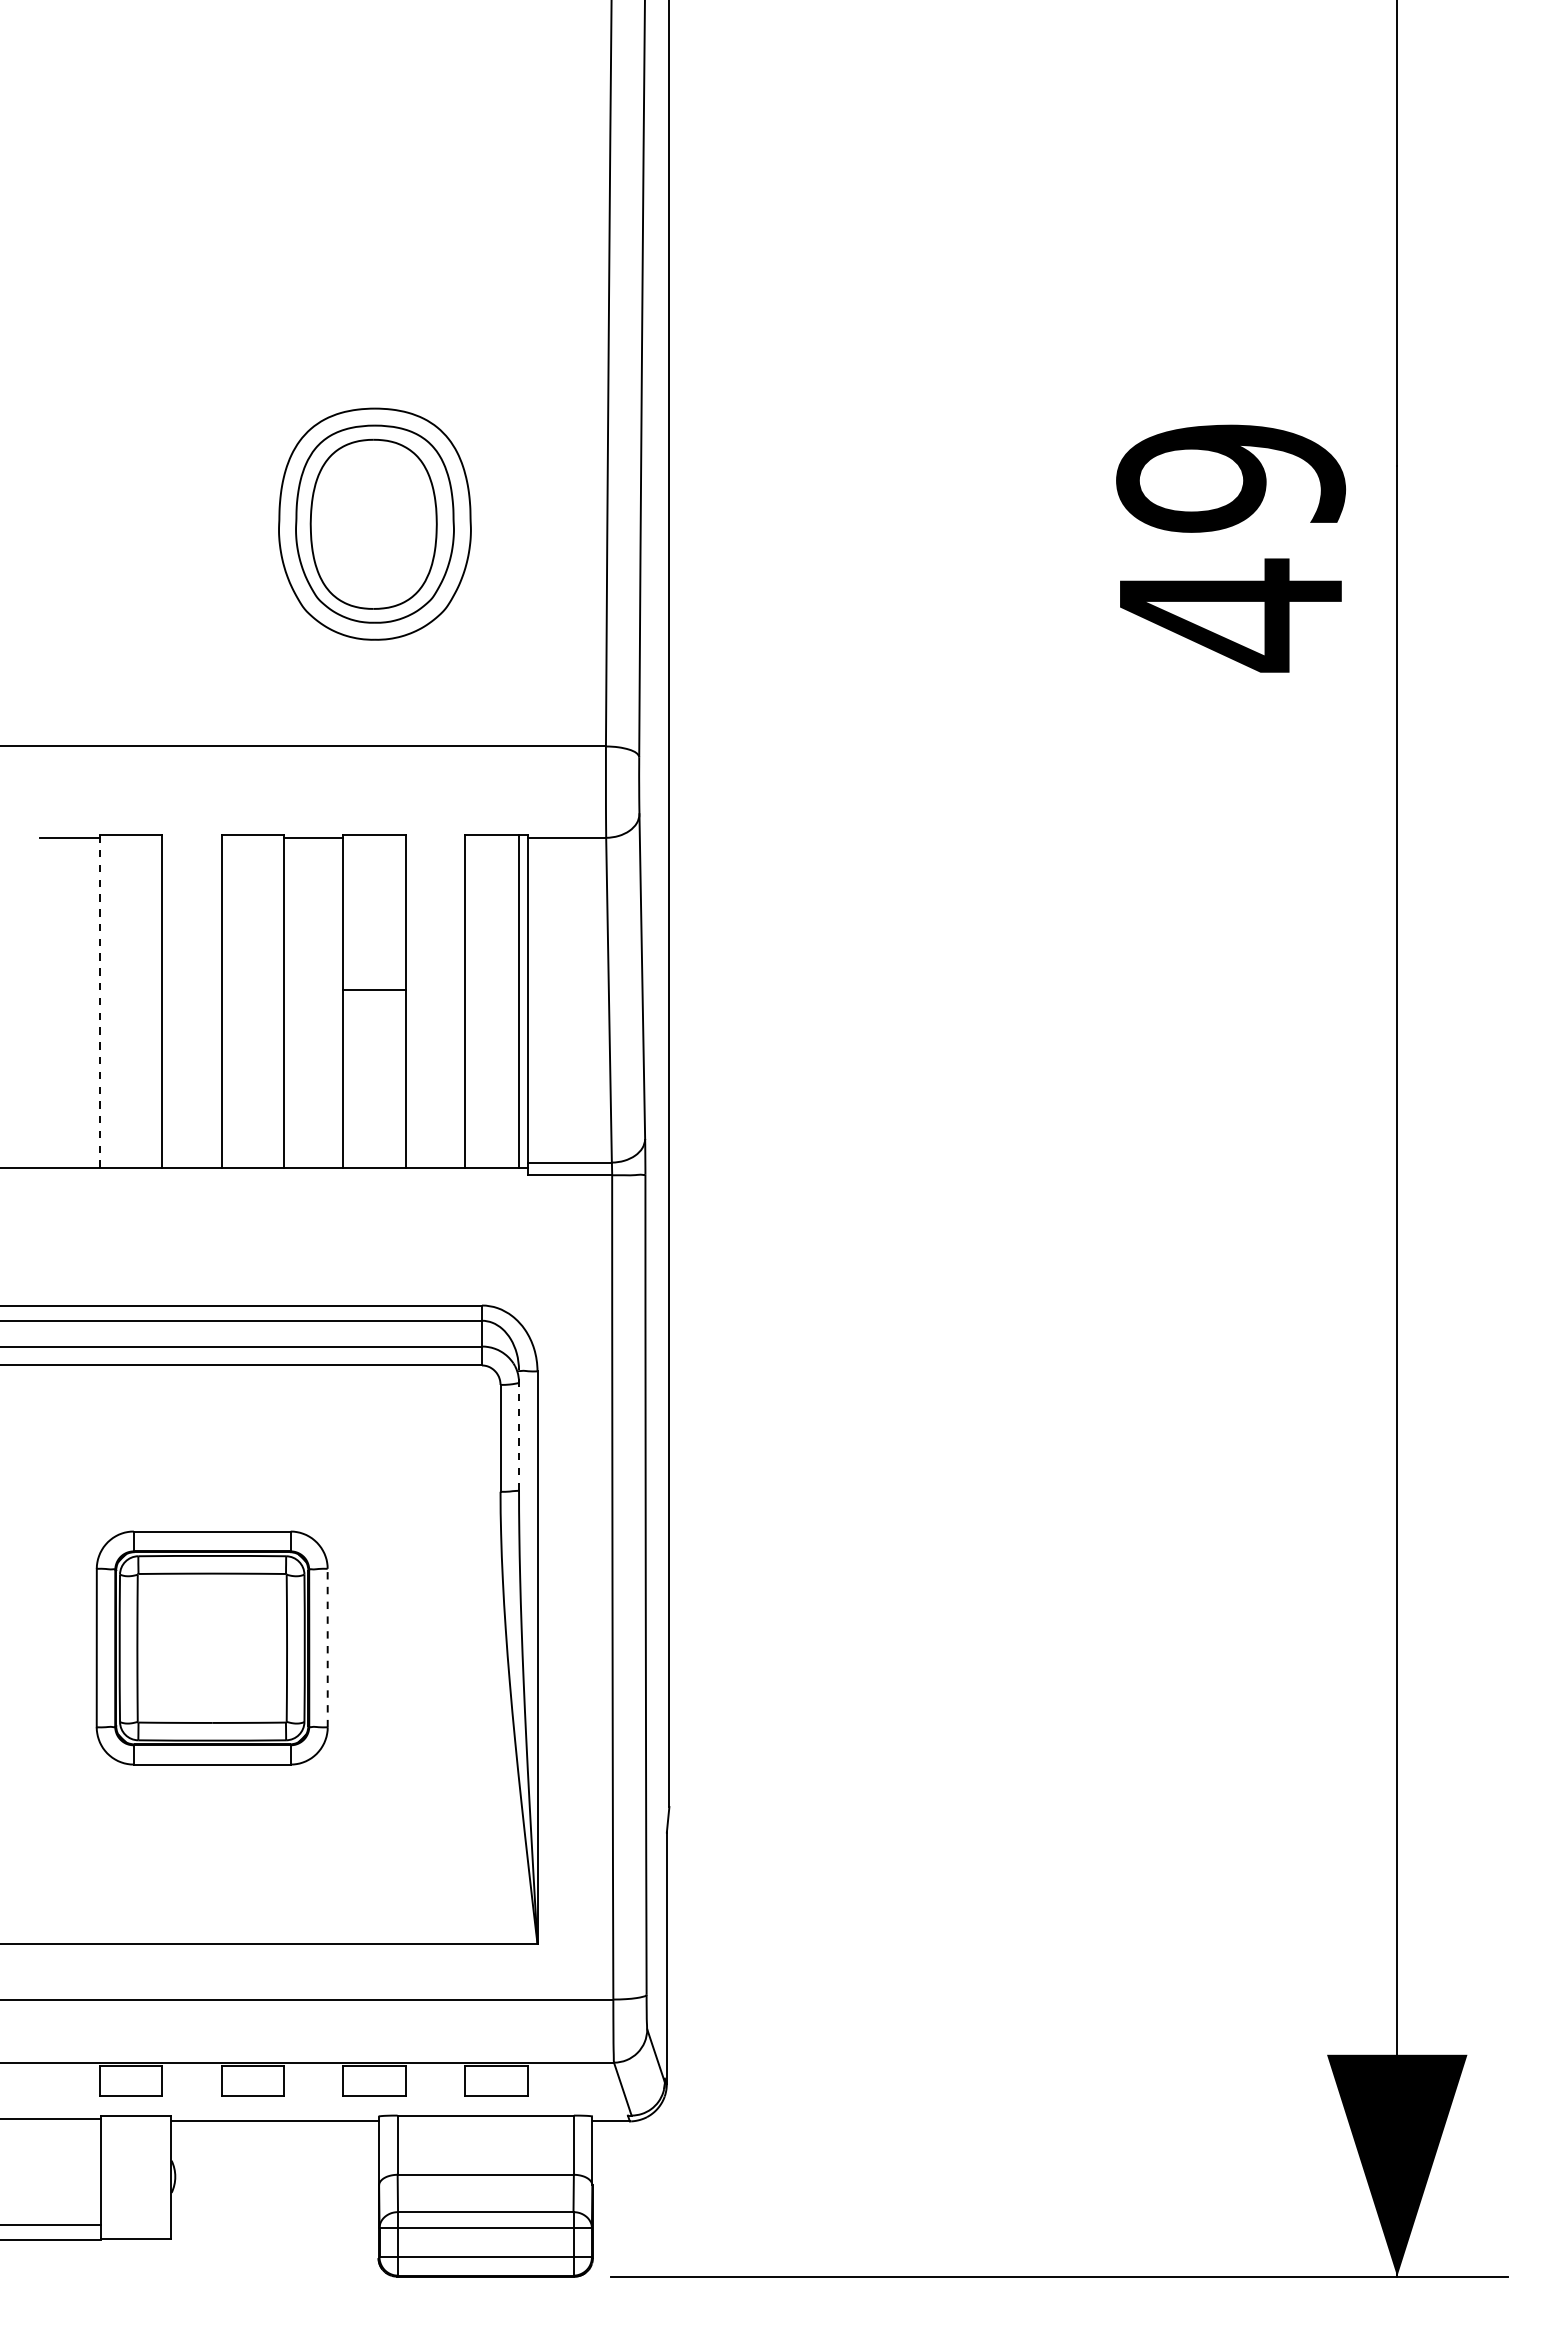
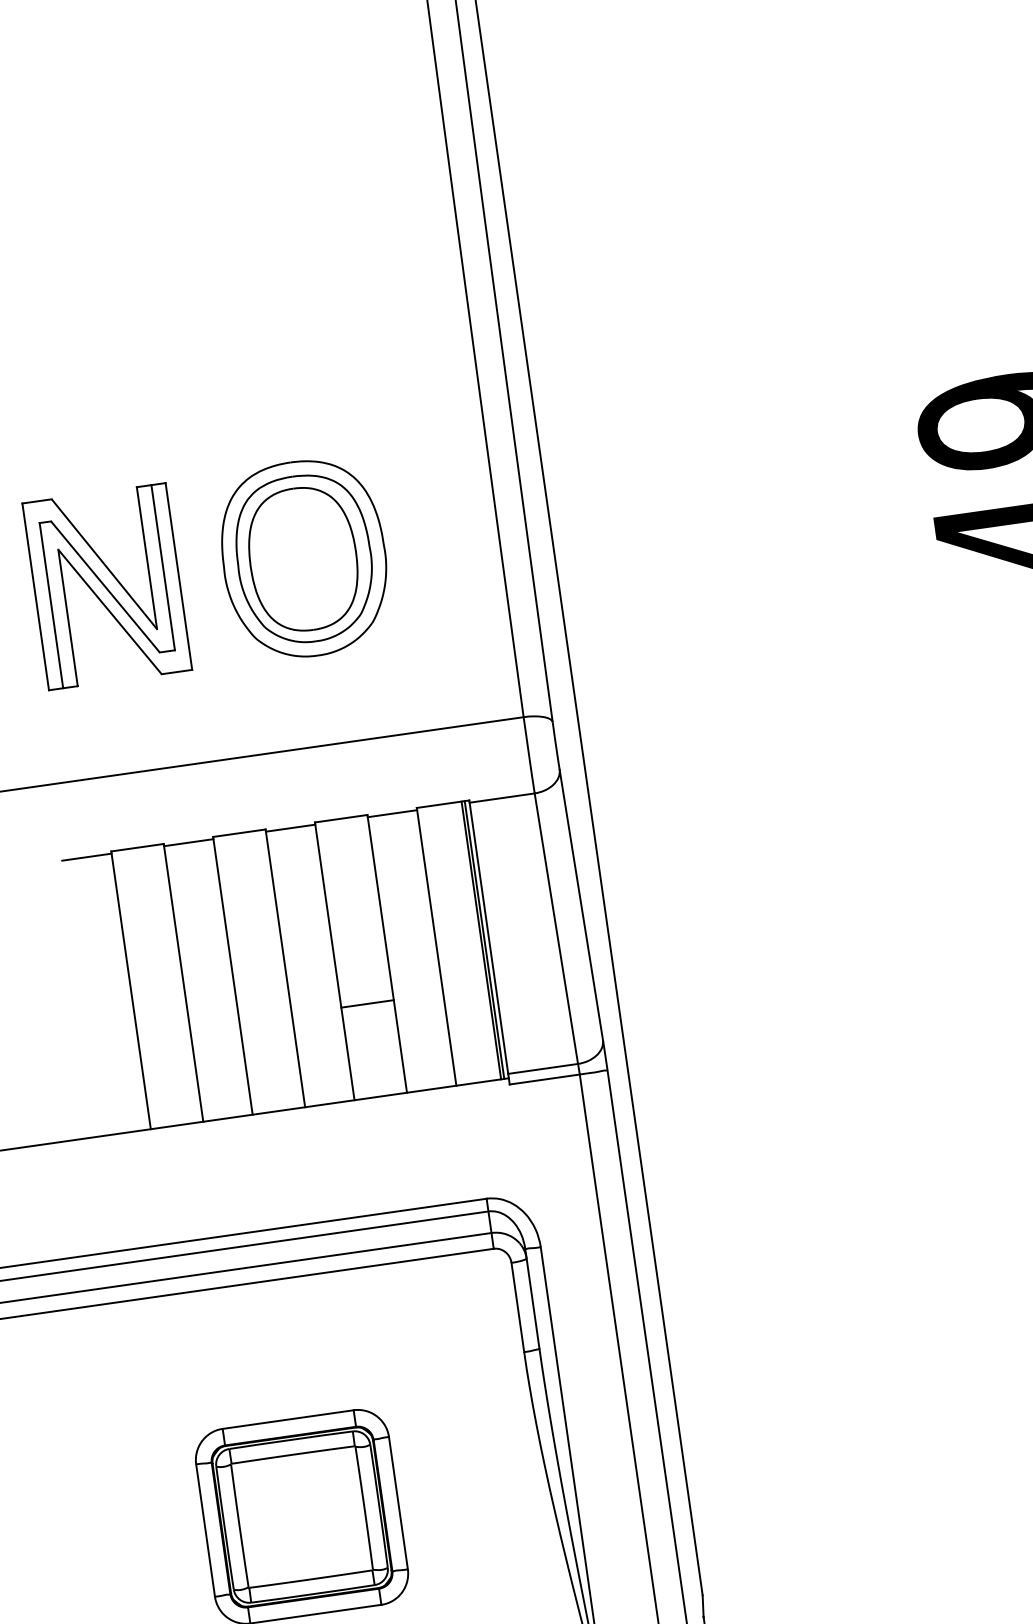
part: (138, 523) -> (106, 586), added
line: (191, 837) -> (188, 842), added
line: (435, 837) -> (392, 813), added
line: (374, 989) -> (367, 1003), moved
line: (99, 1001) -> (131, 990), dashed -> solid
line: (522, 1001) -> (484, 940), added
line: (519, 1430) -> (532, 1298), dashed -> solid
line: (327, 1647) -> (398, 1502), dashed -> solid

